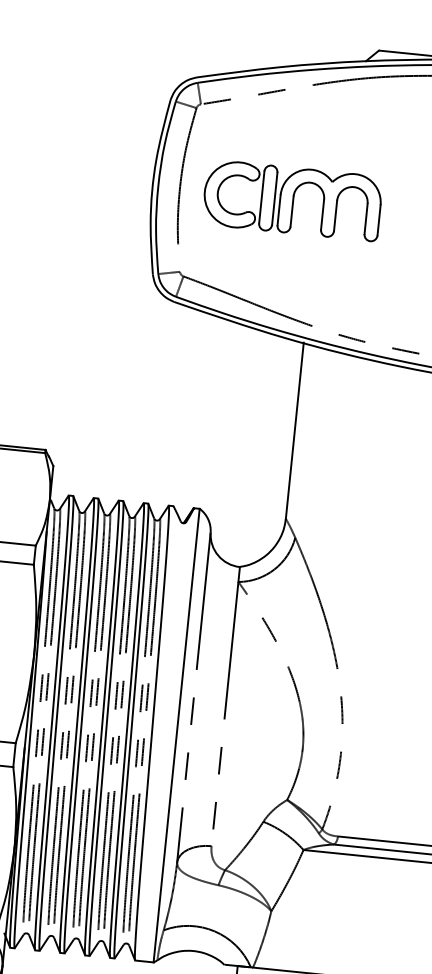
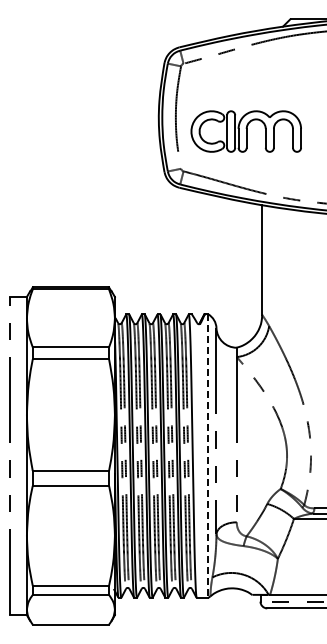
part: (291, 200) -> (245, 131), moved
line: (177, 736) -> (208, 456), solid -> dashed

